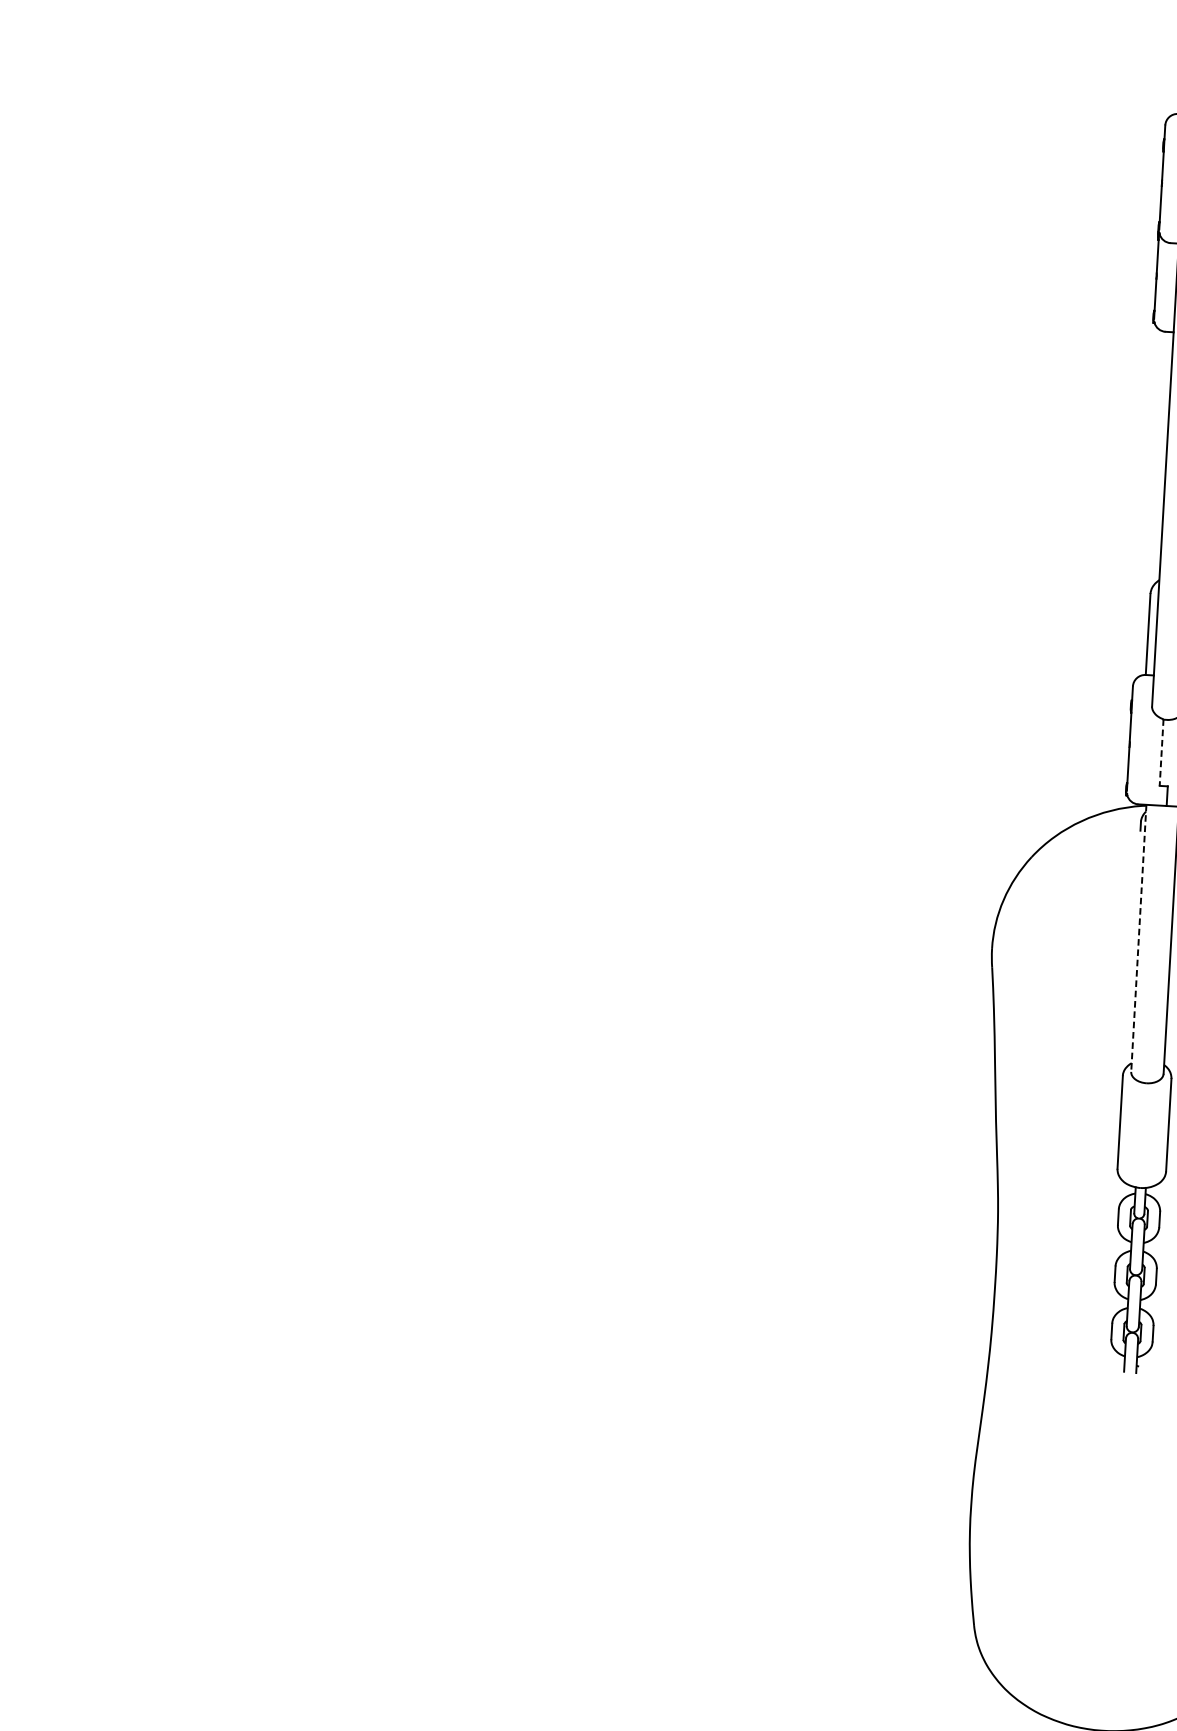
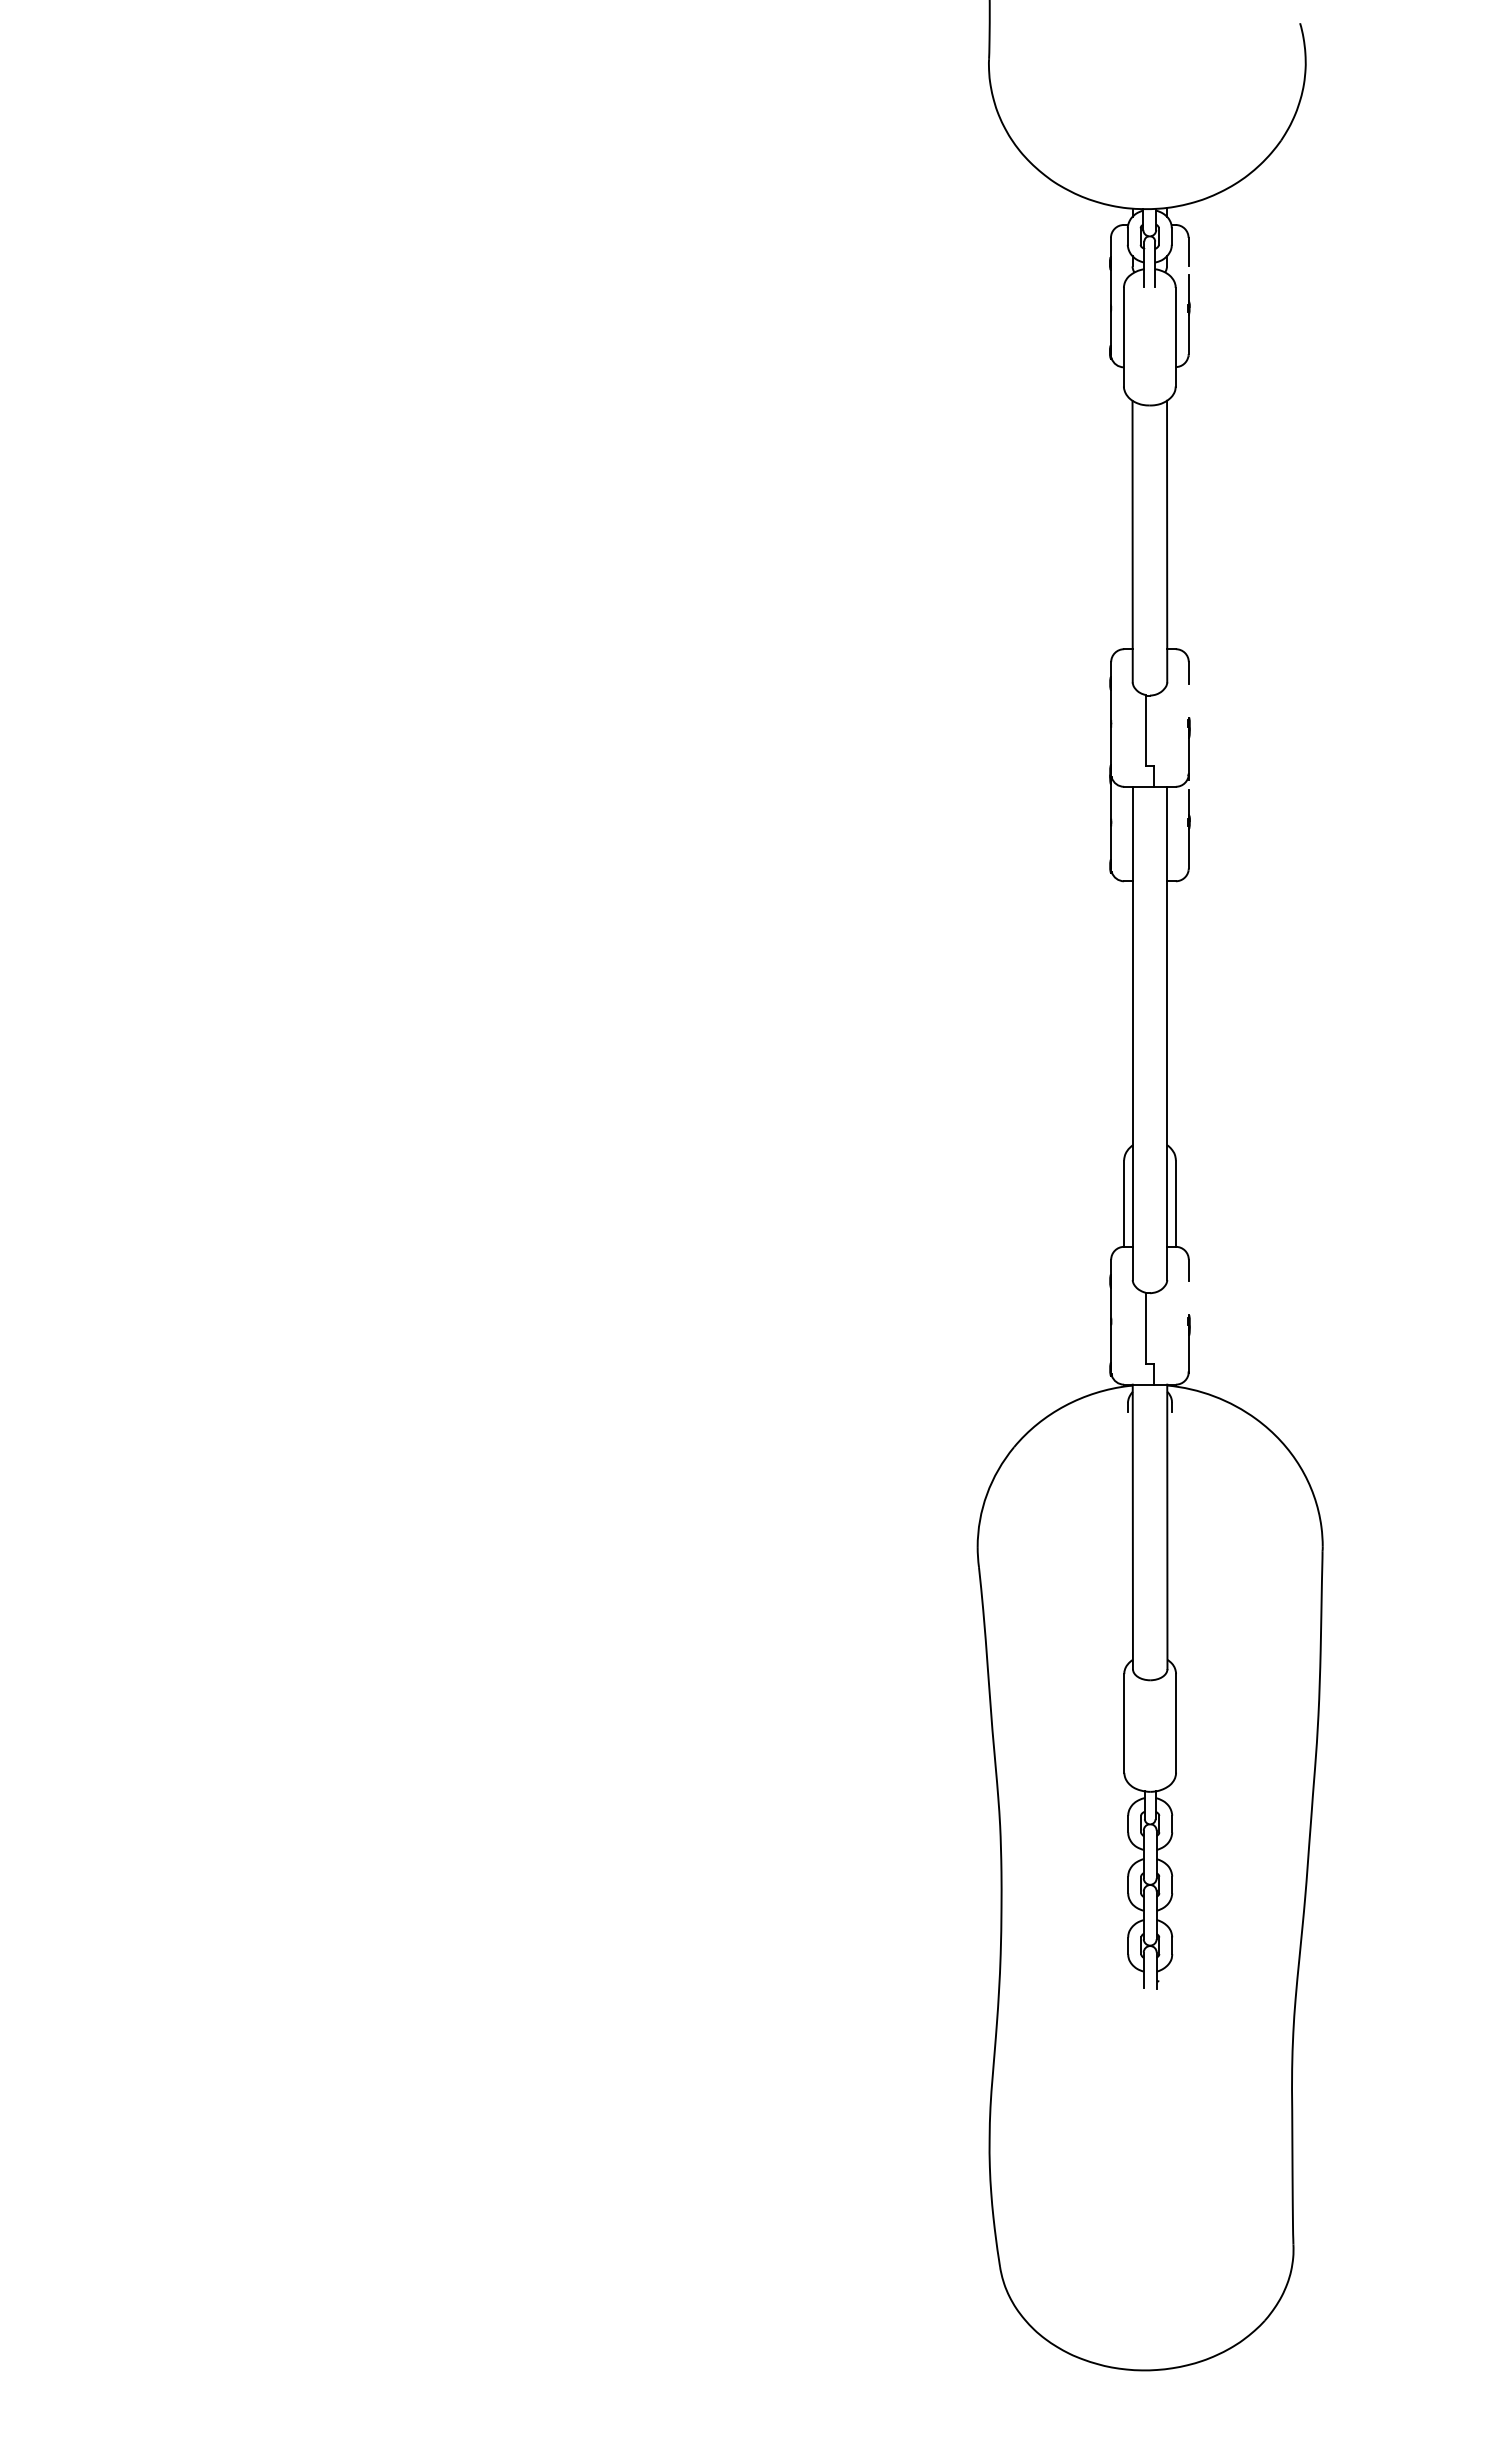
line: (1161, 752) -> (1145, 1328), dashed -> solid
line: (1138, 938) -> (1132, 1527), dashed -> solid

